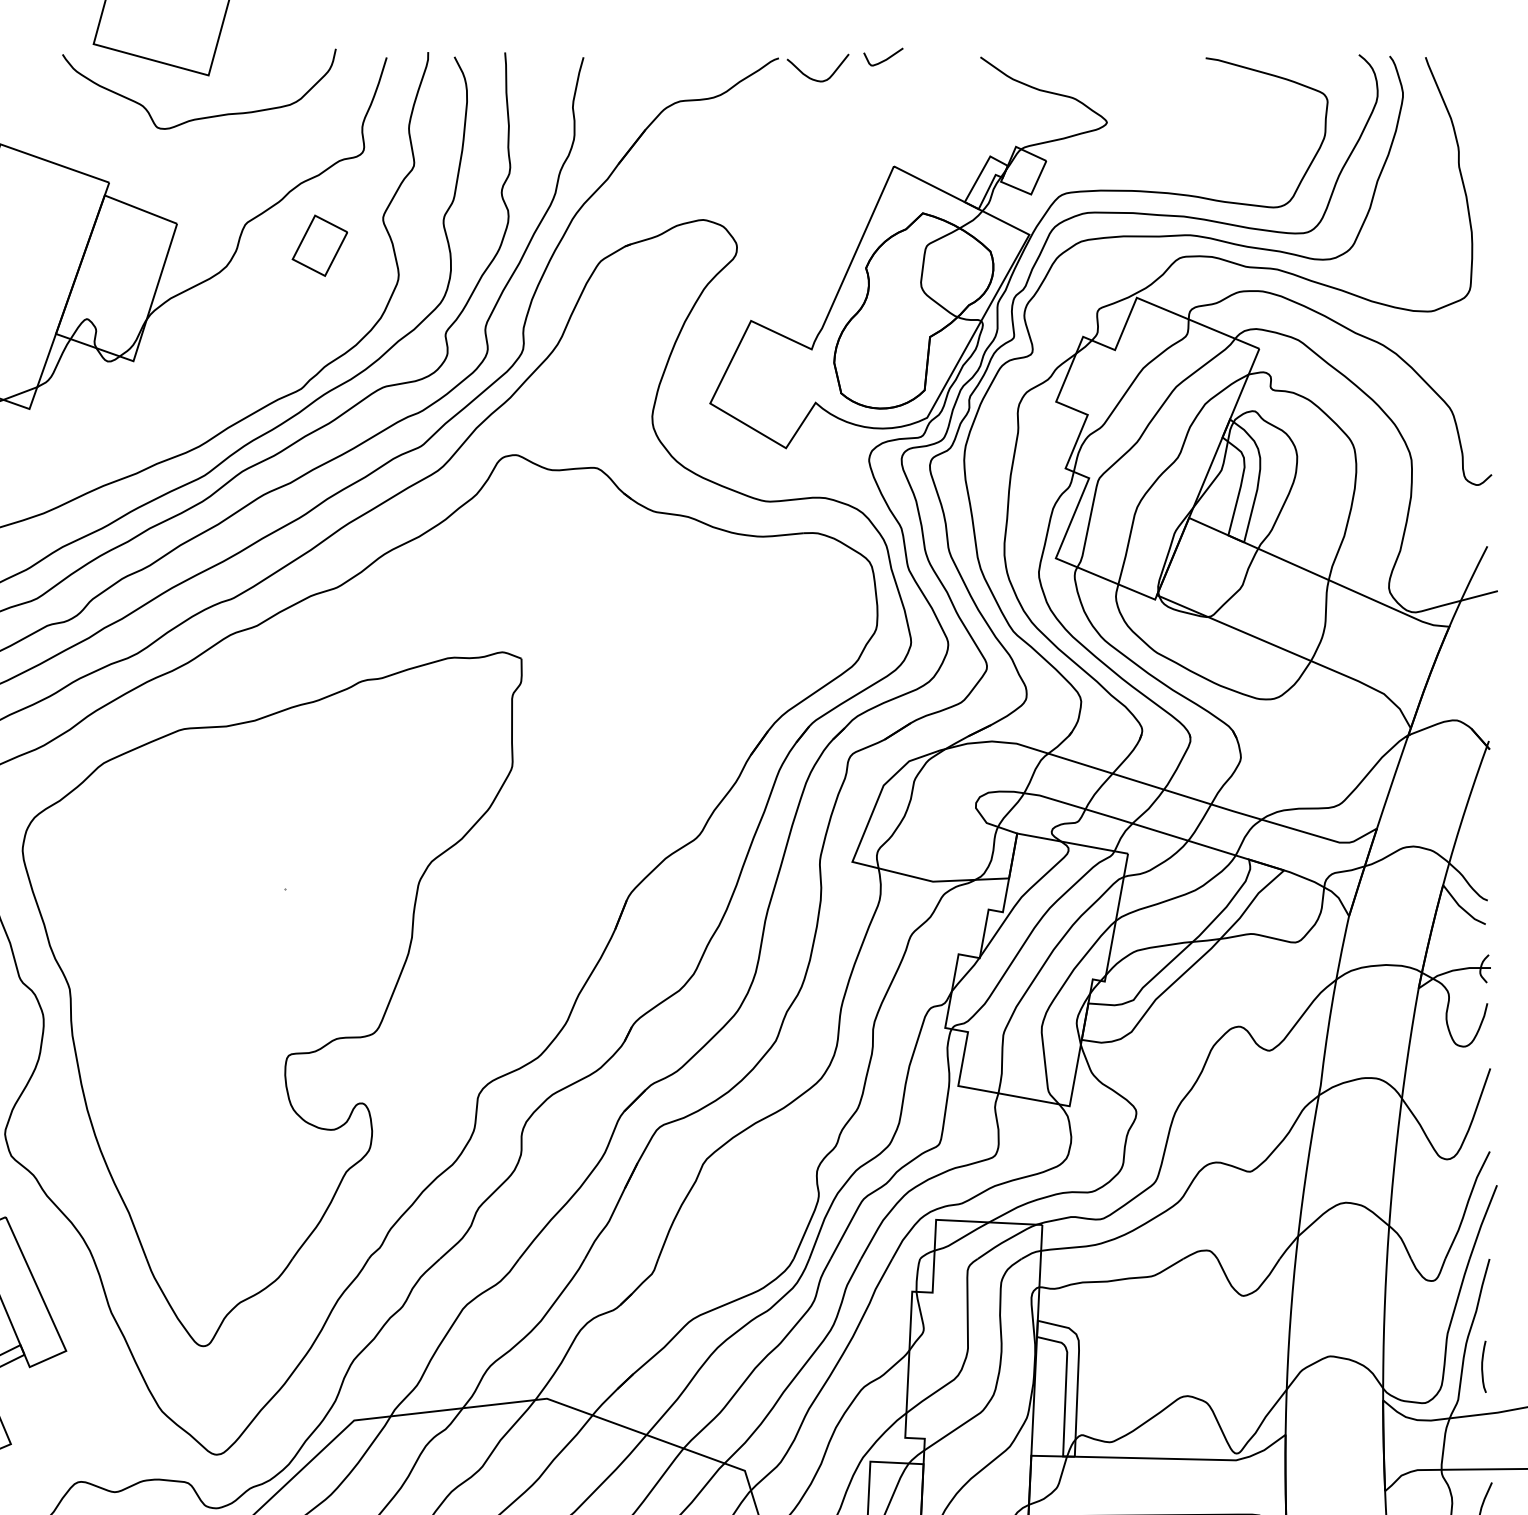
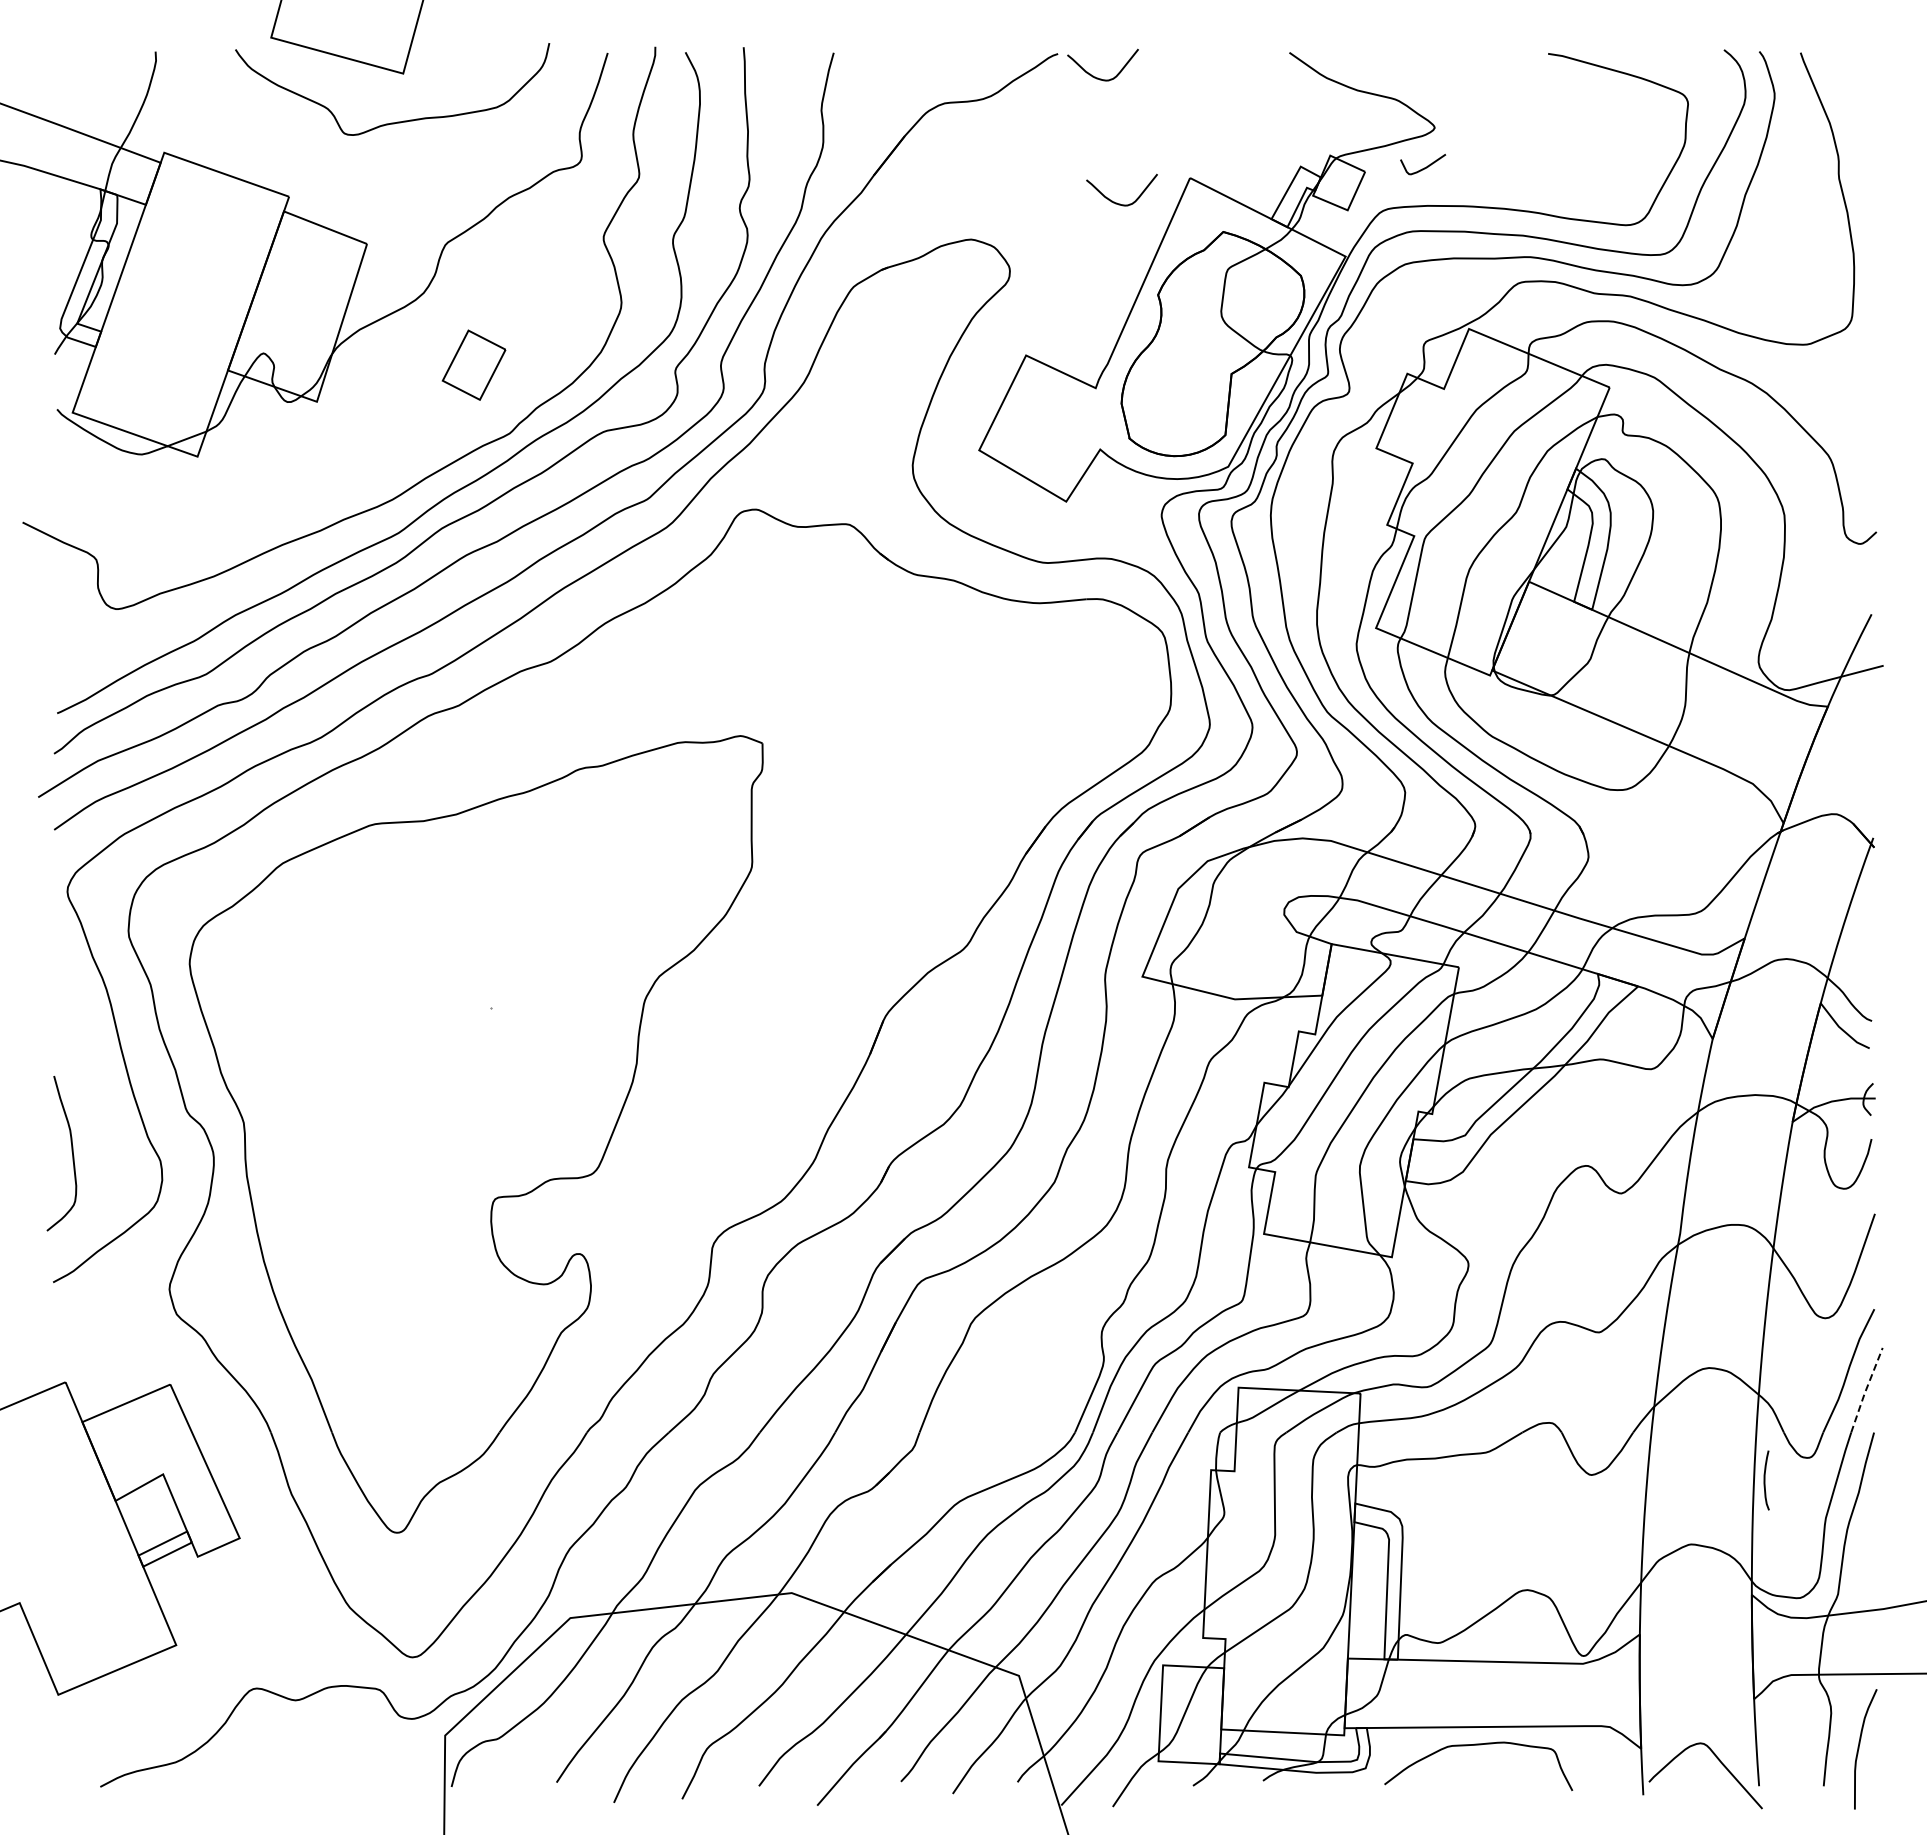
curve: (884, 59) -> (1424, 167), moved
curve: (830, 187) -> (1117, 202), added
part: (319, 245) -> (473, 364), moved
line: (1482, 1222) -> (1865, 1390), solid -> dashed
curve: (1482, 1366) -> (1765, 1480), moved

